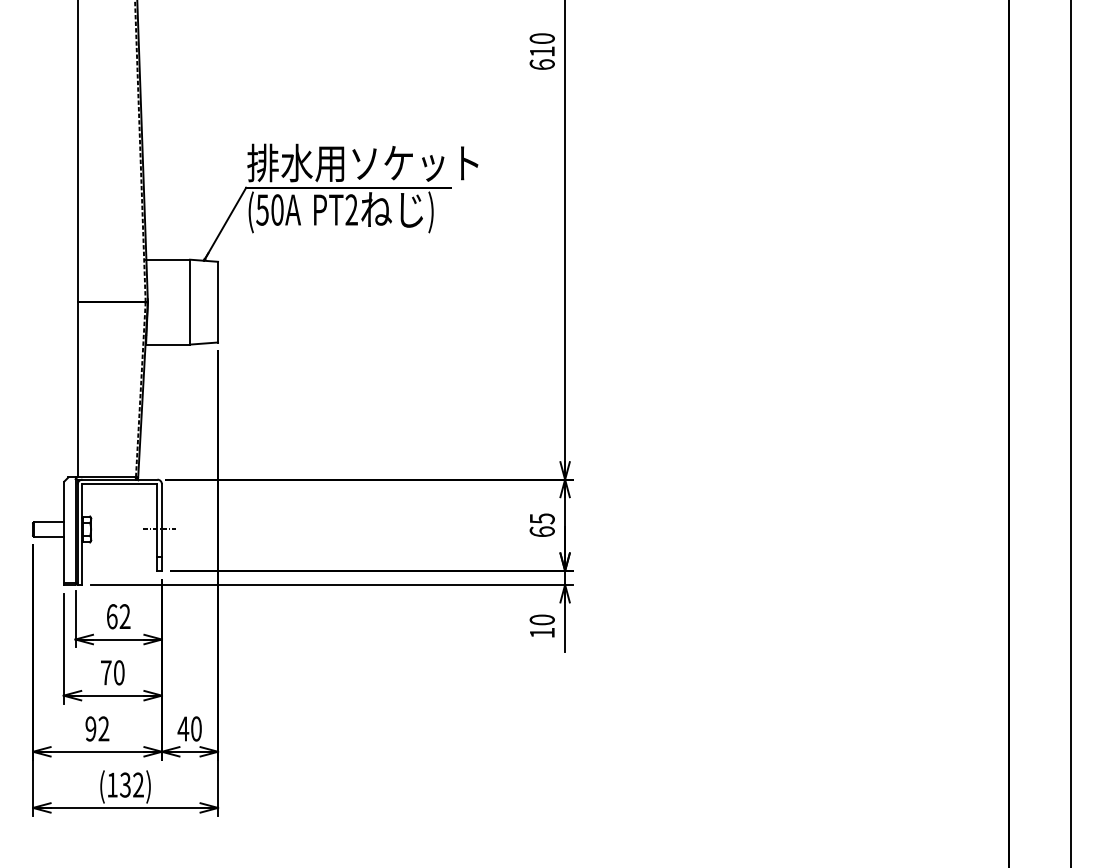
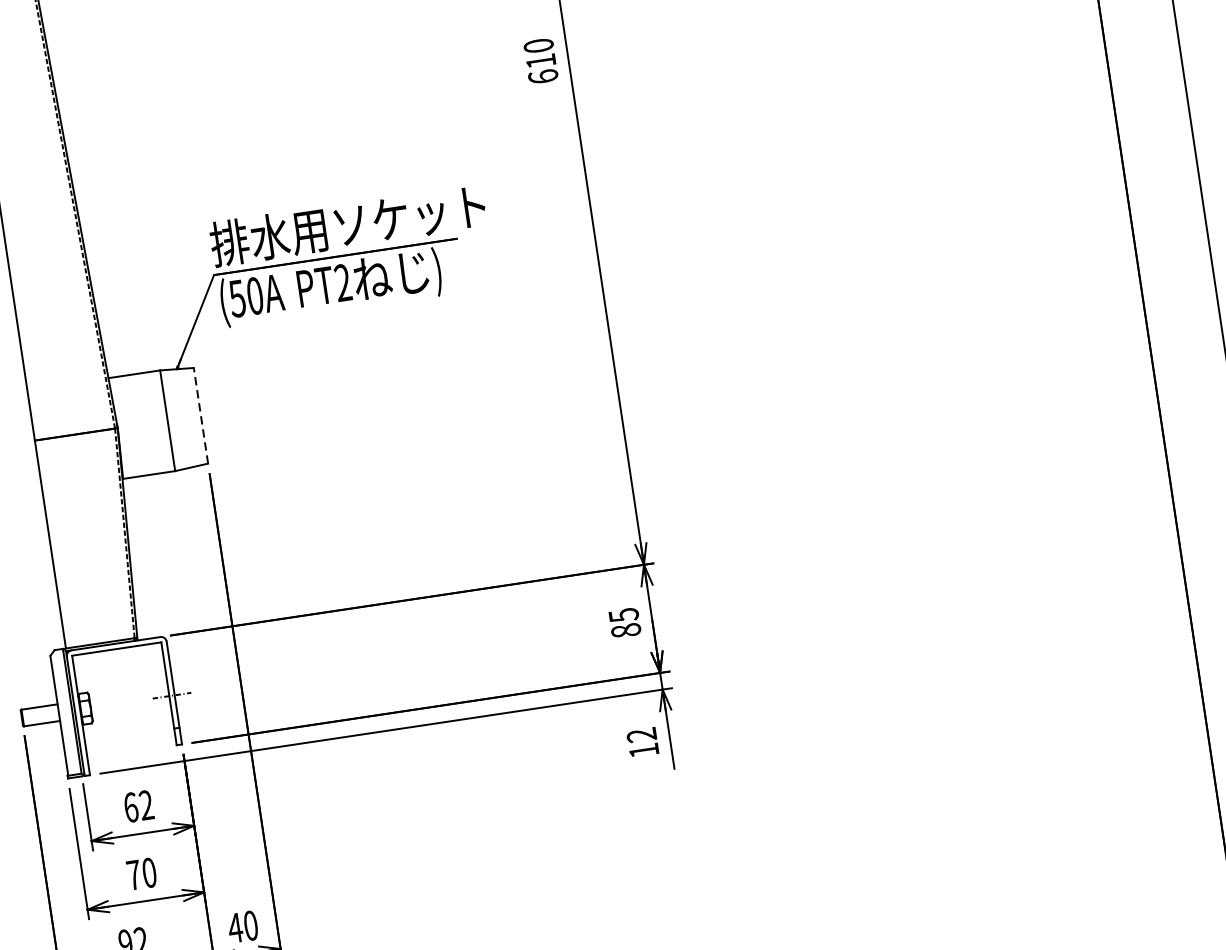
line: (218, 301) -> (201, 414), solid -> dashed
text: (541, 531) -> (625, 630), 65 -> 85
text: (541, 619) -> (640, 734), 10 -> 12

